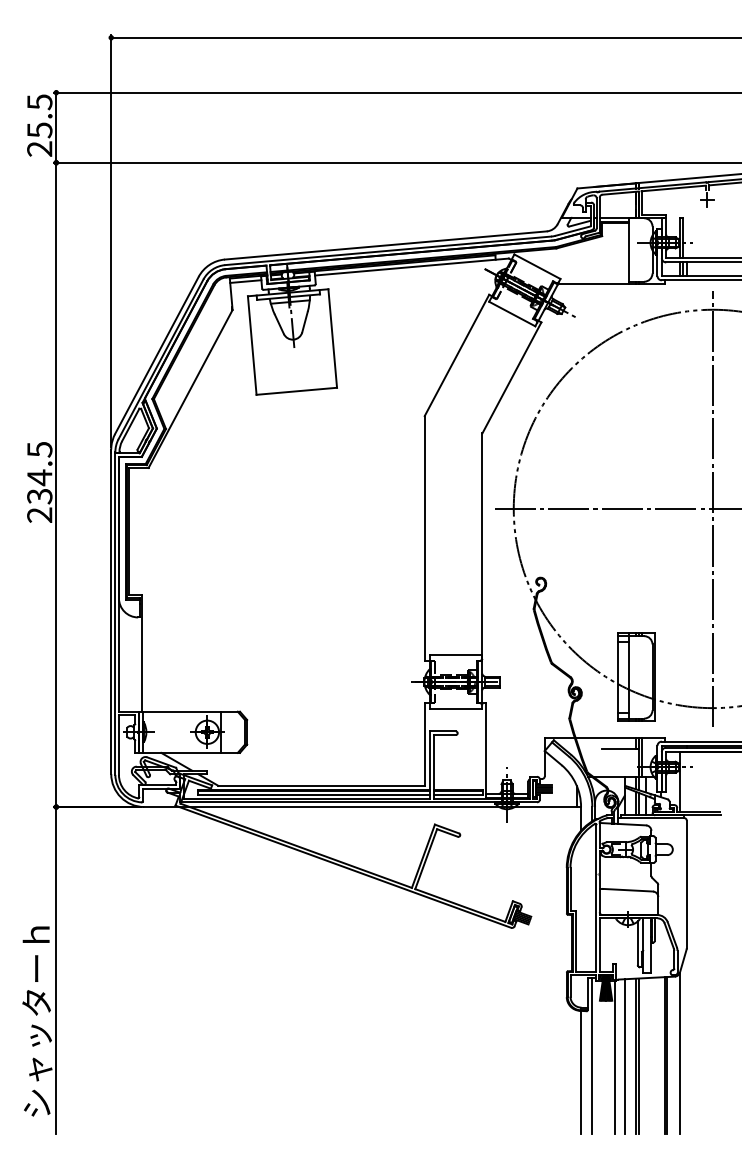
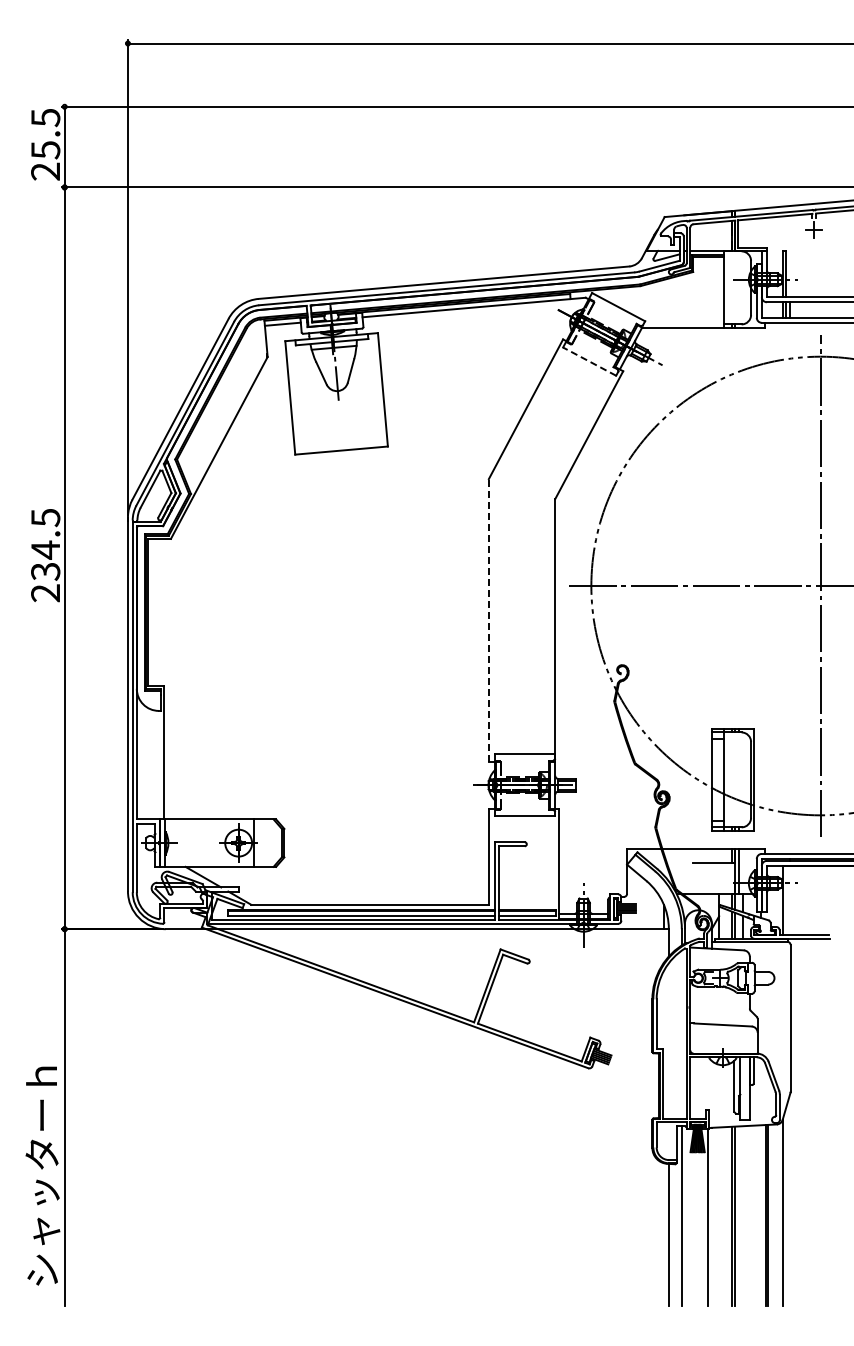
line: (512, 313) -> (589, 361), solid -> dashed
line: (424, 538) -> (488, 619), solid -> dashed
line: (625, 1056) -> (719, 1216), removed

